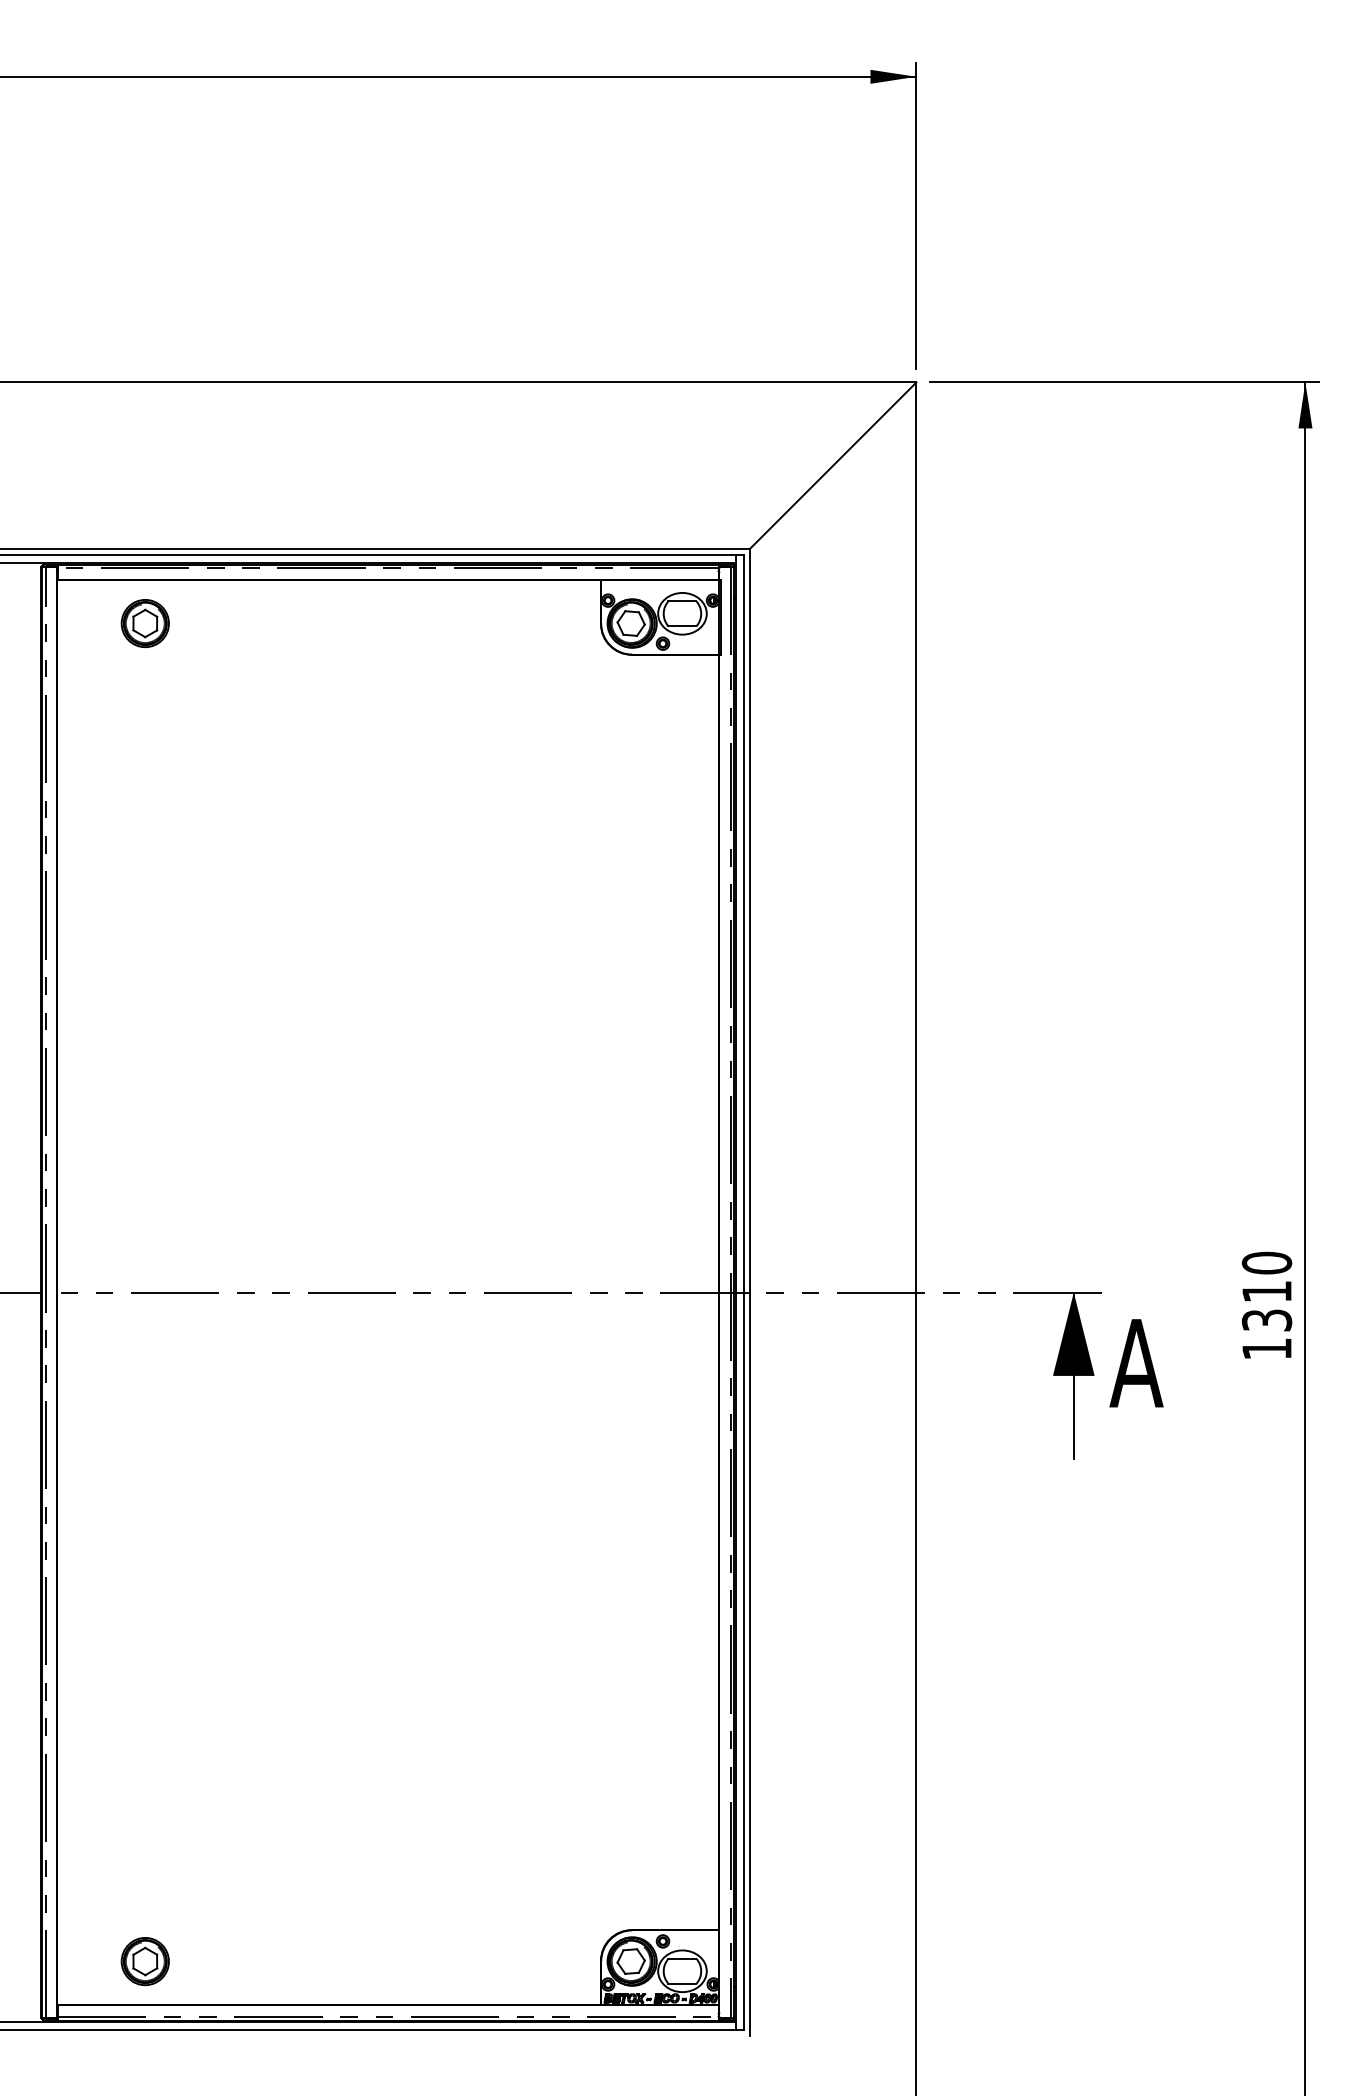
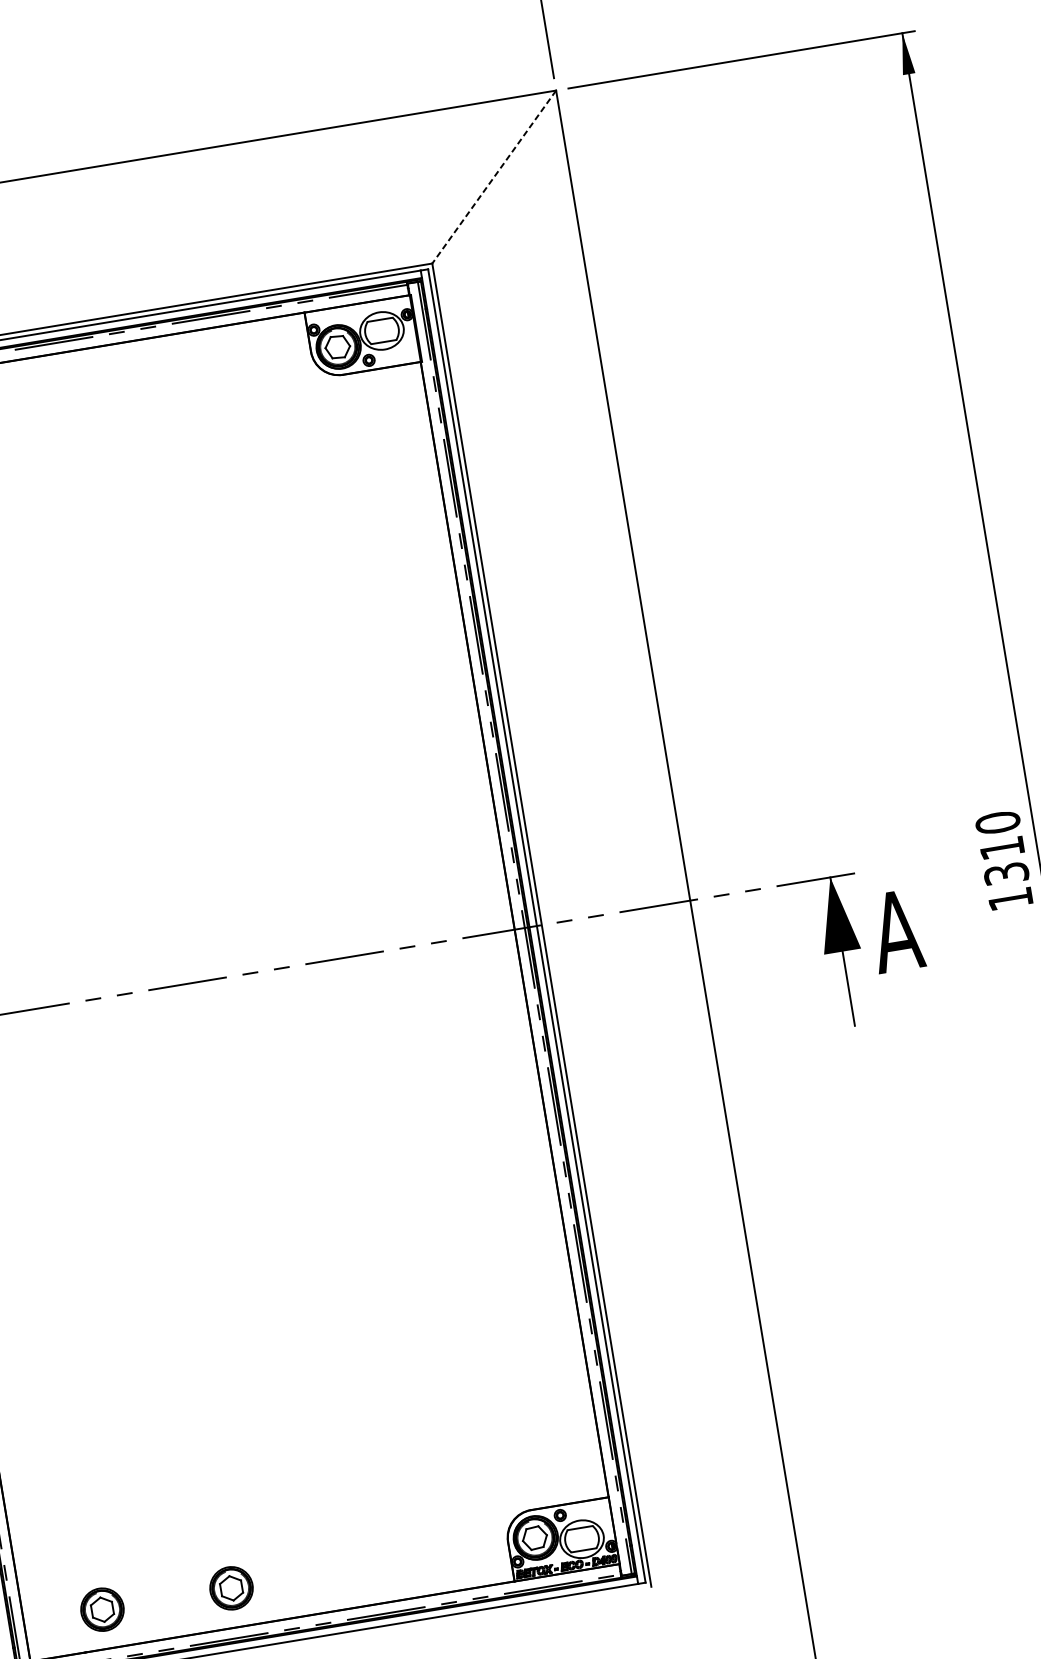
line: (833, 465) -> (494, 176), solid -> dashed
part: (289, 1961) -> (230, 1588), added

